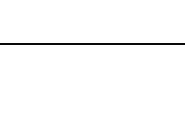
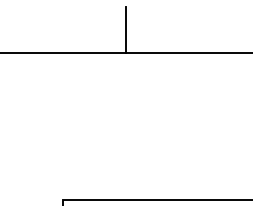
line: (104, 26) -> (126, 29), added

